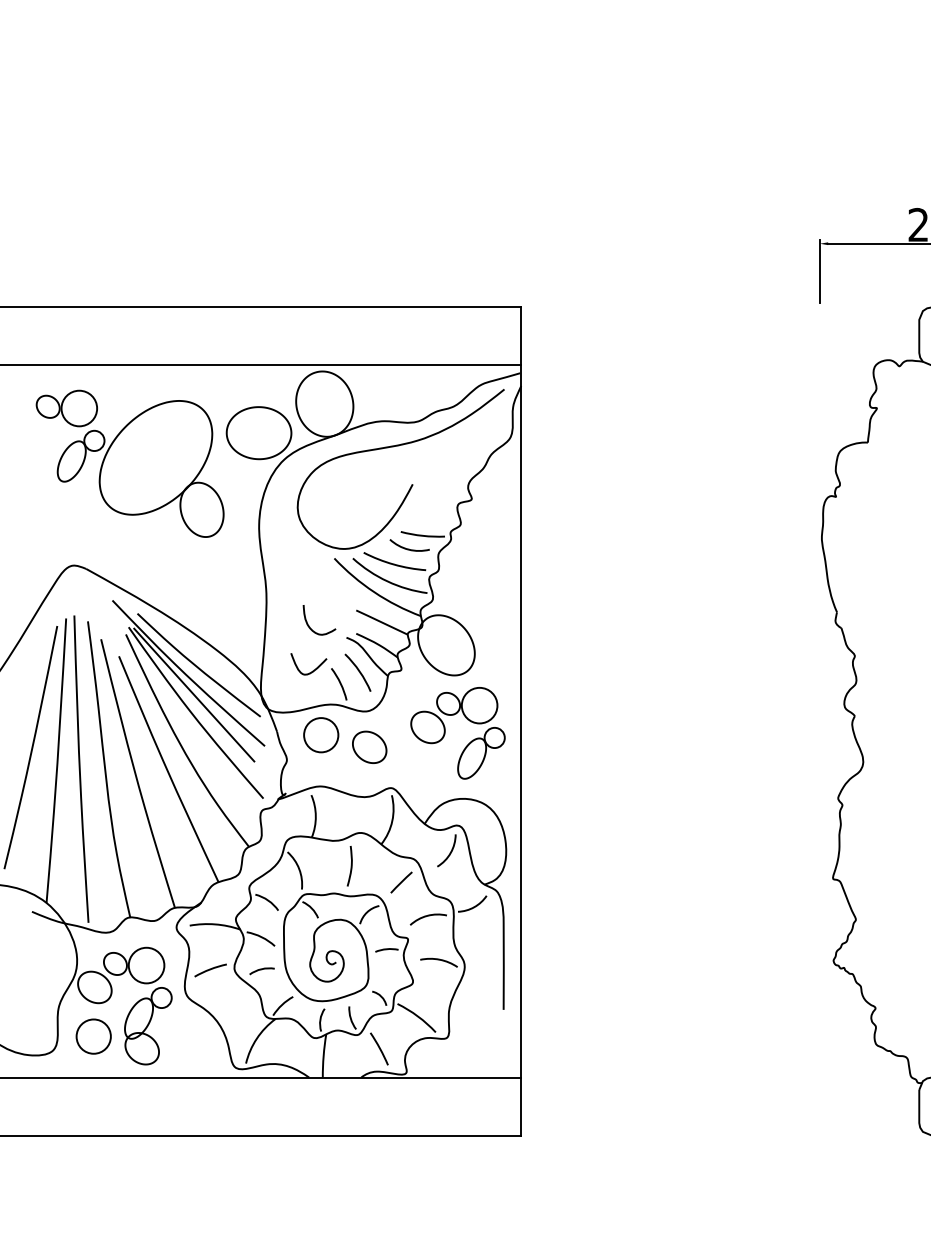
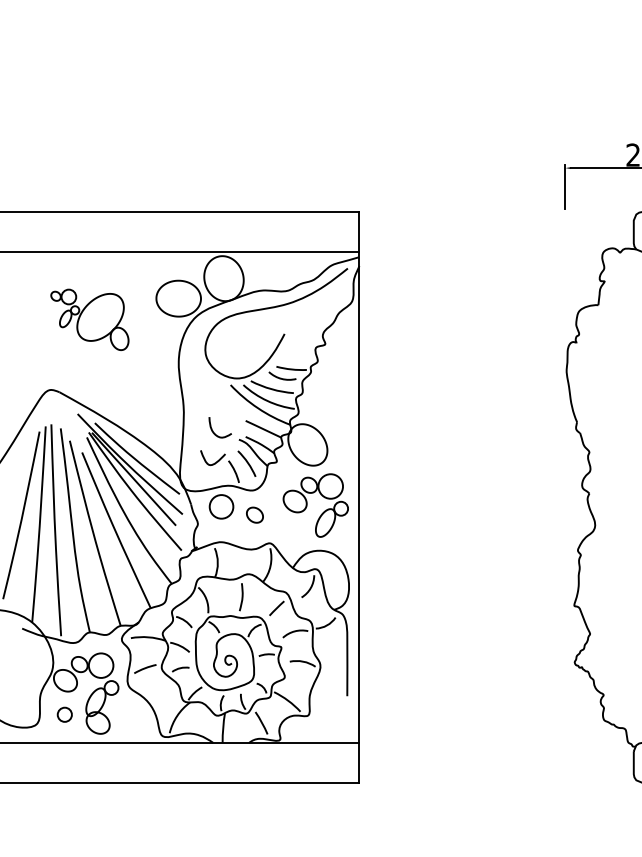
part: (129, 463) -> (89, 319), size x0.6
part: (369, 746) -> (254, 514), size x0.7
circle: (93, 1036) -> (64, 714), size x0.6

